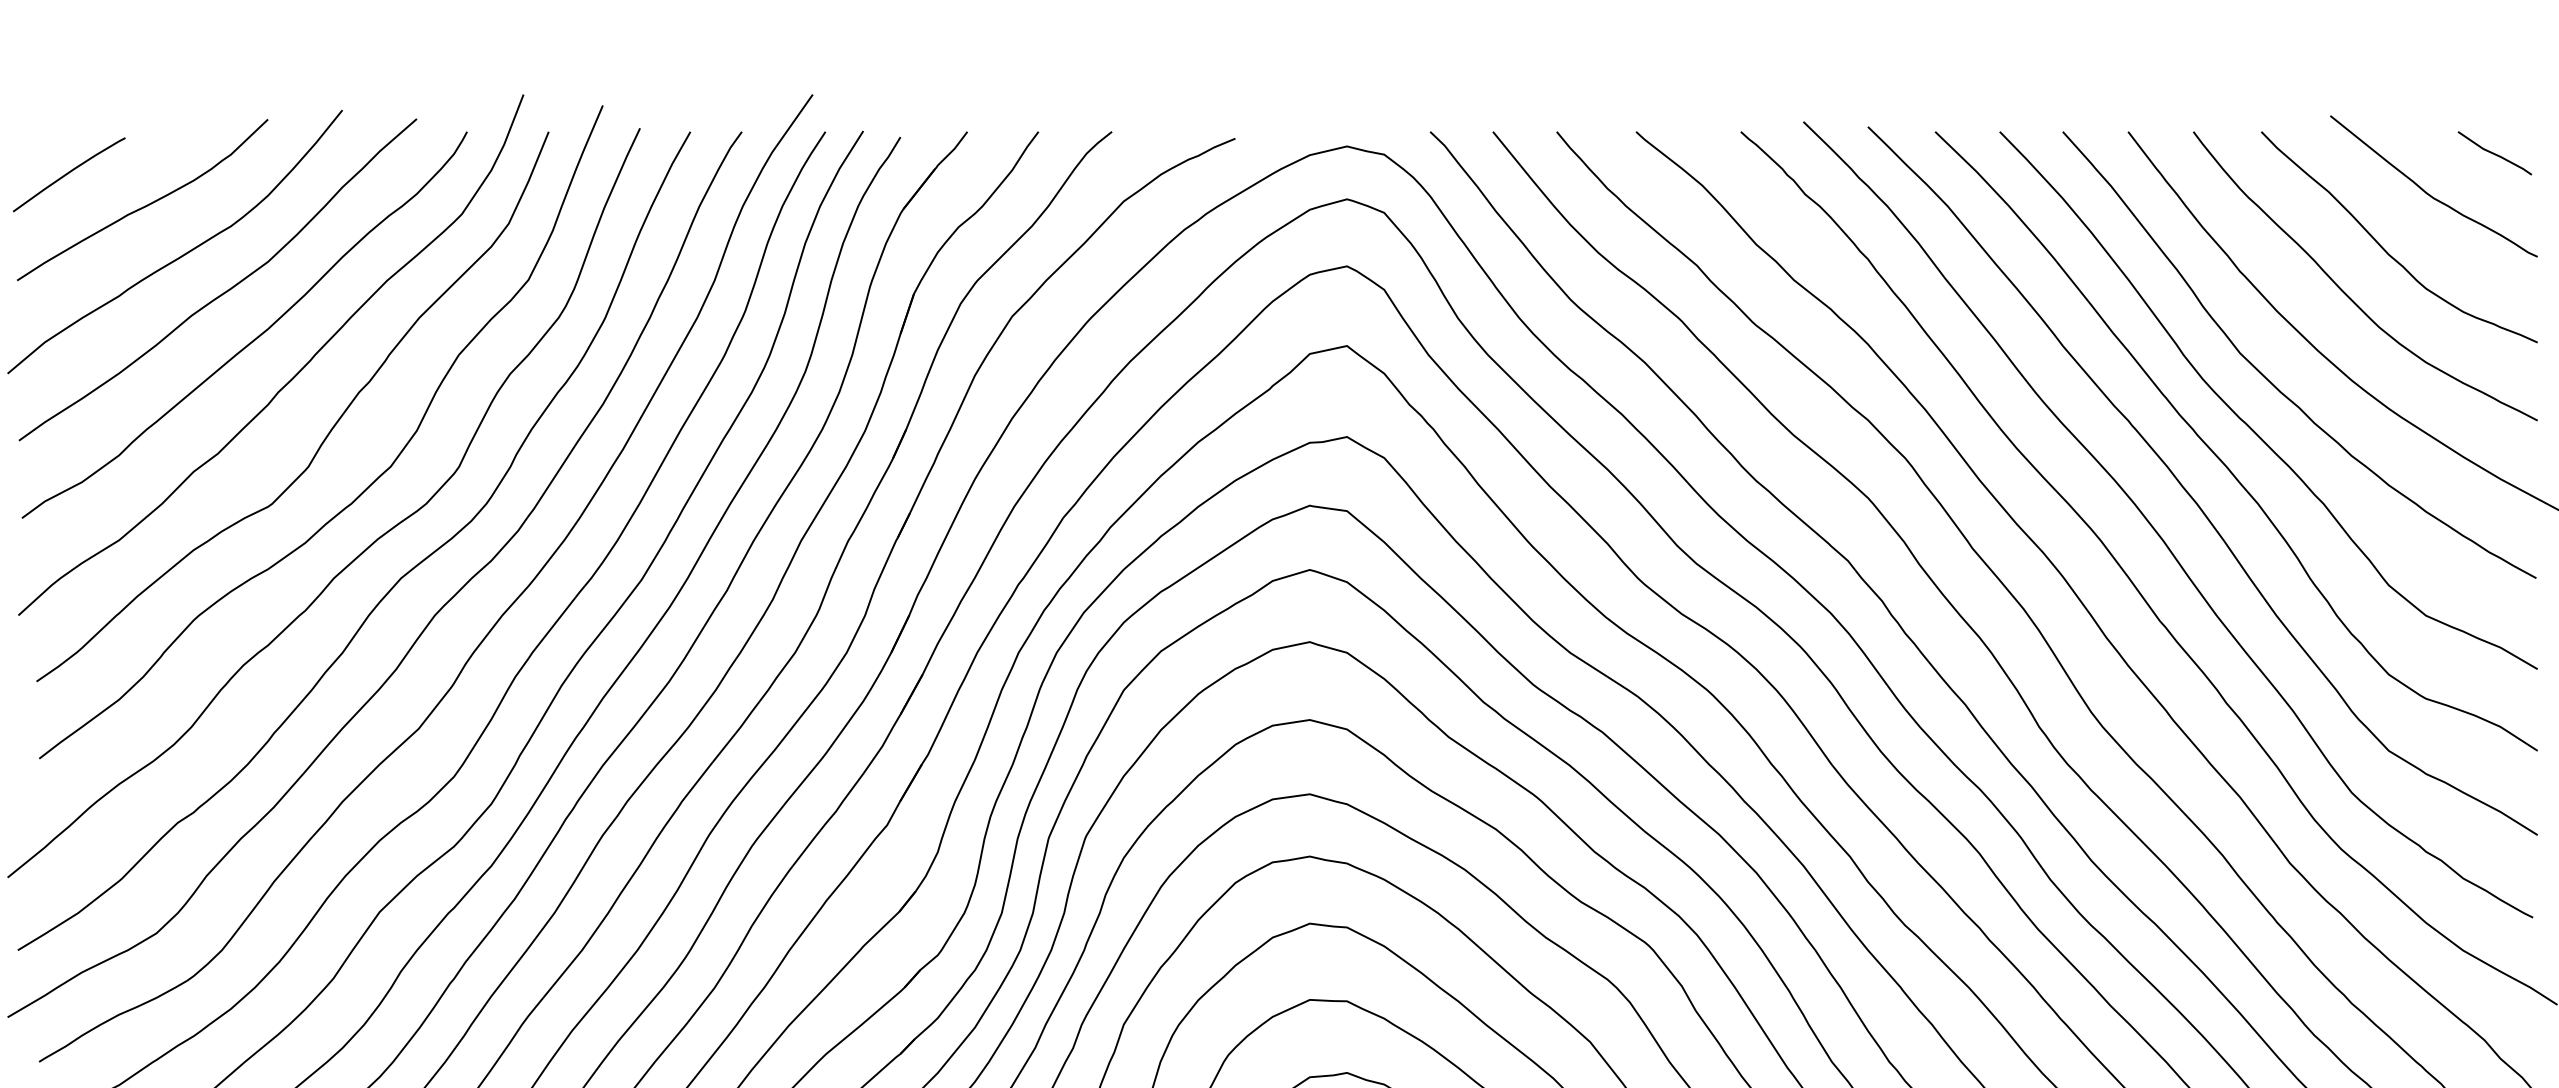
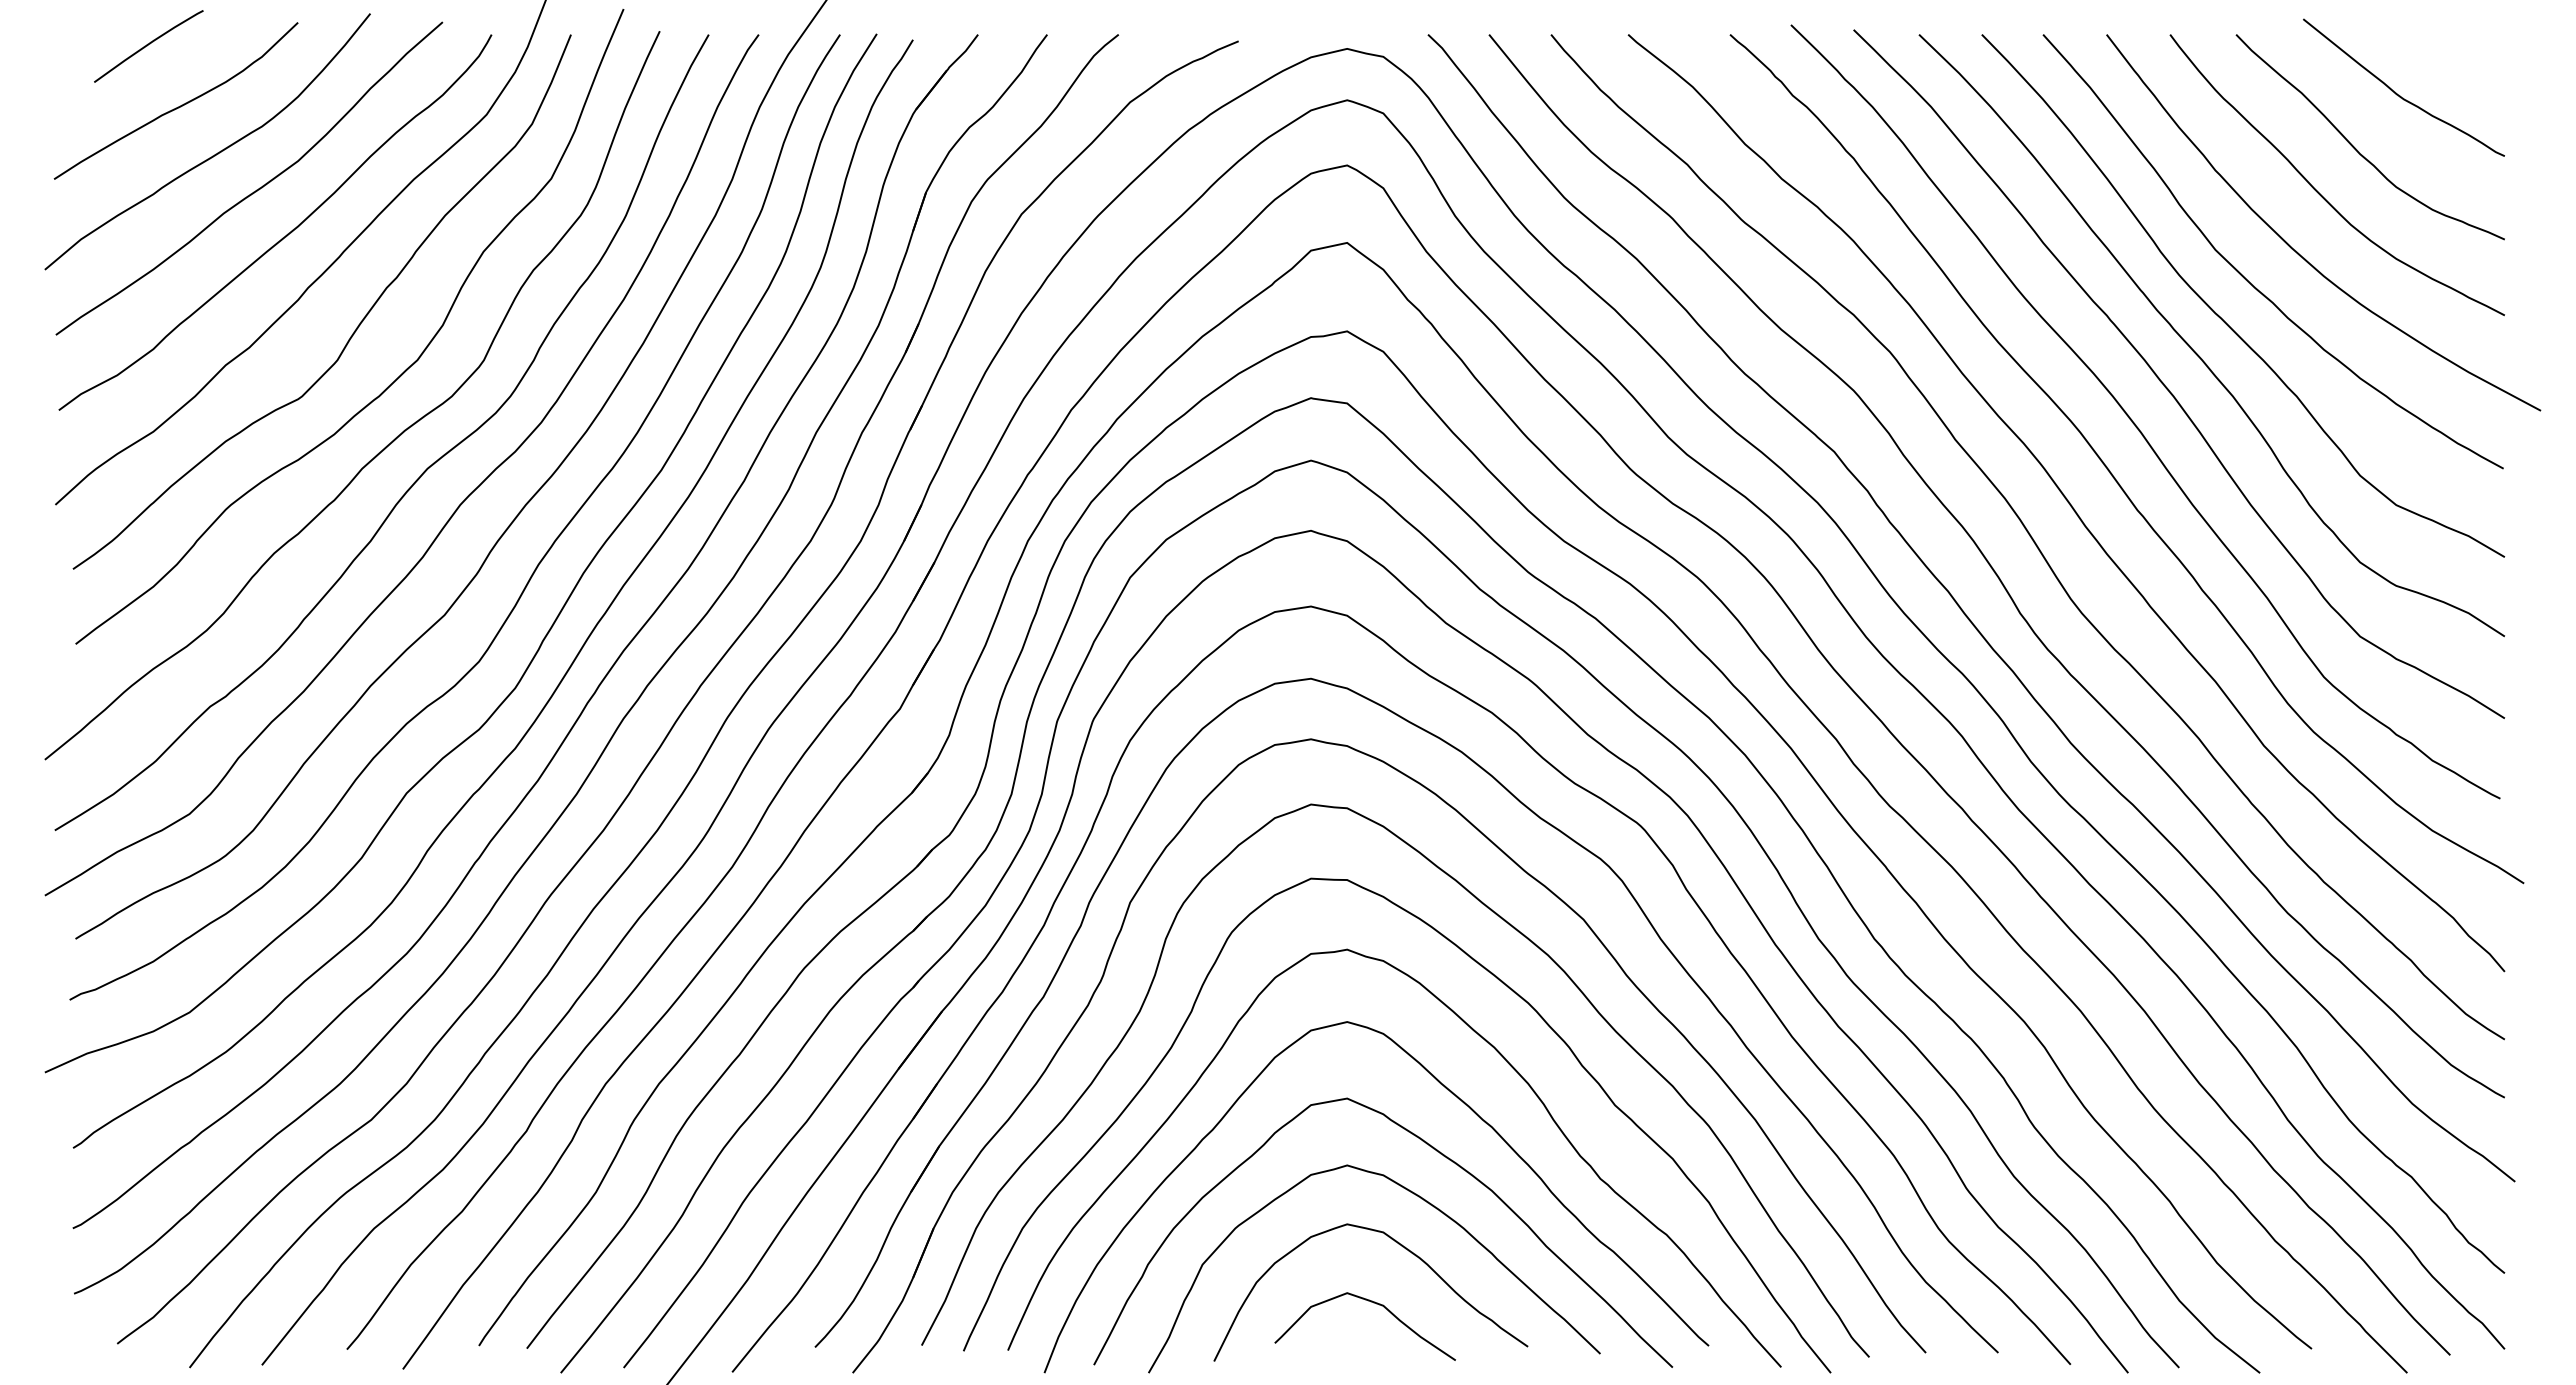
line: (2495, 153) -> (2463, 55), removed
curve: (68, 173) -> (148, 45), moved

